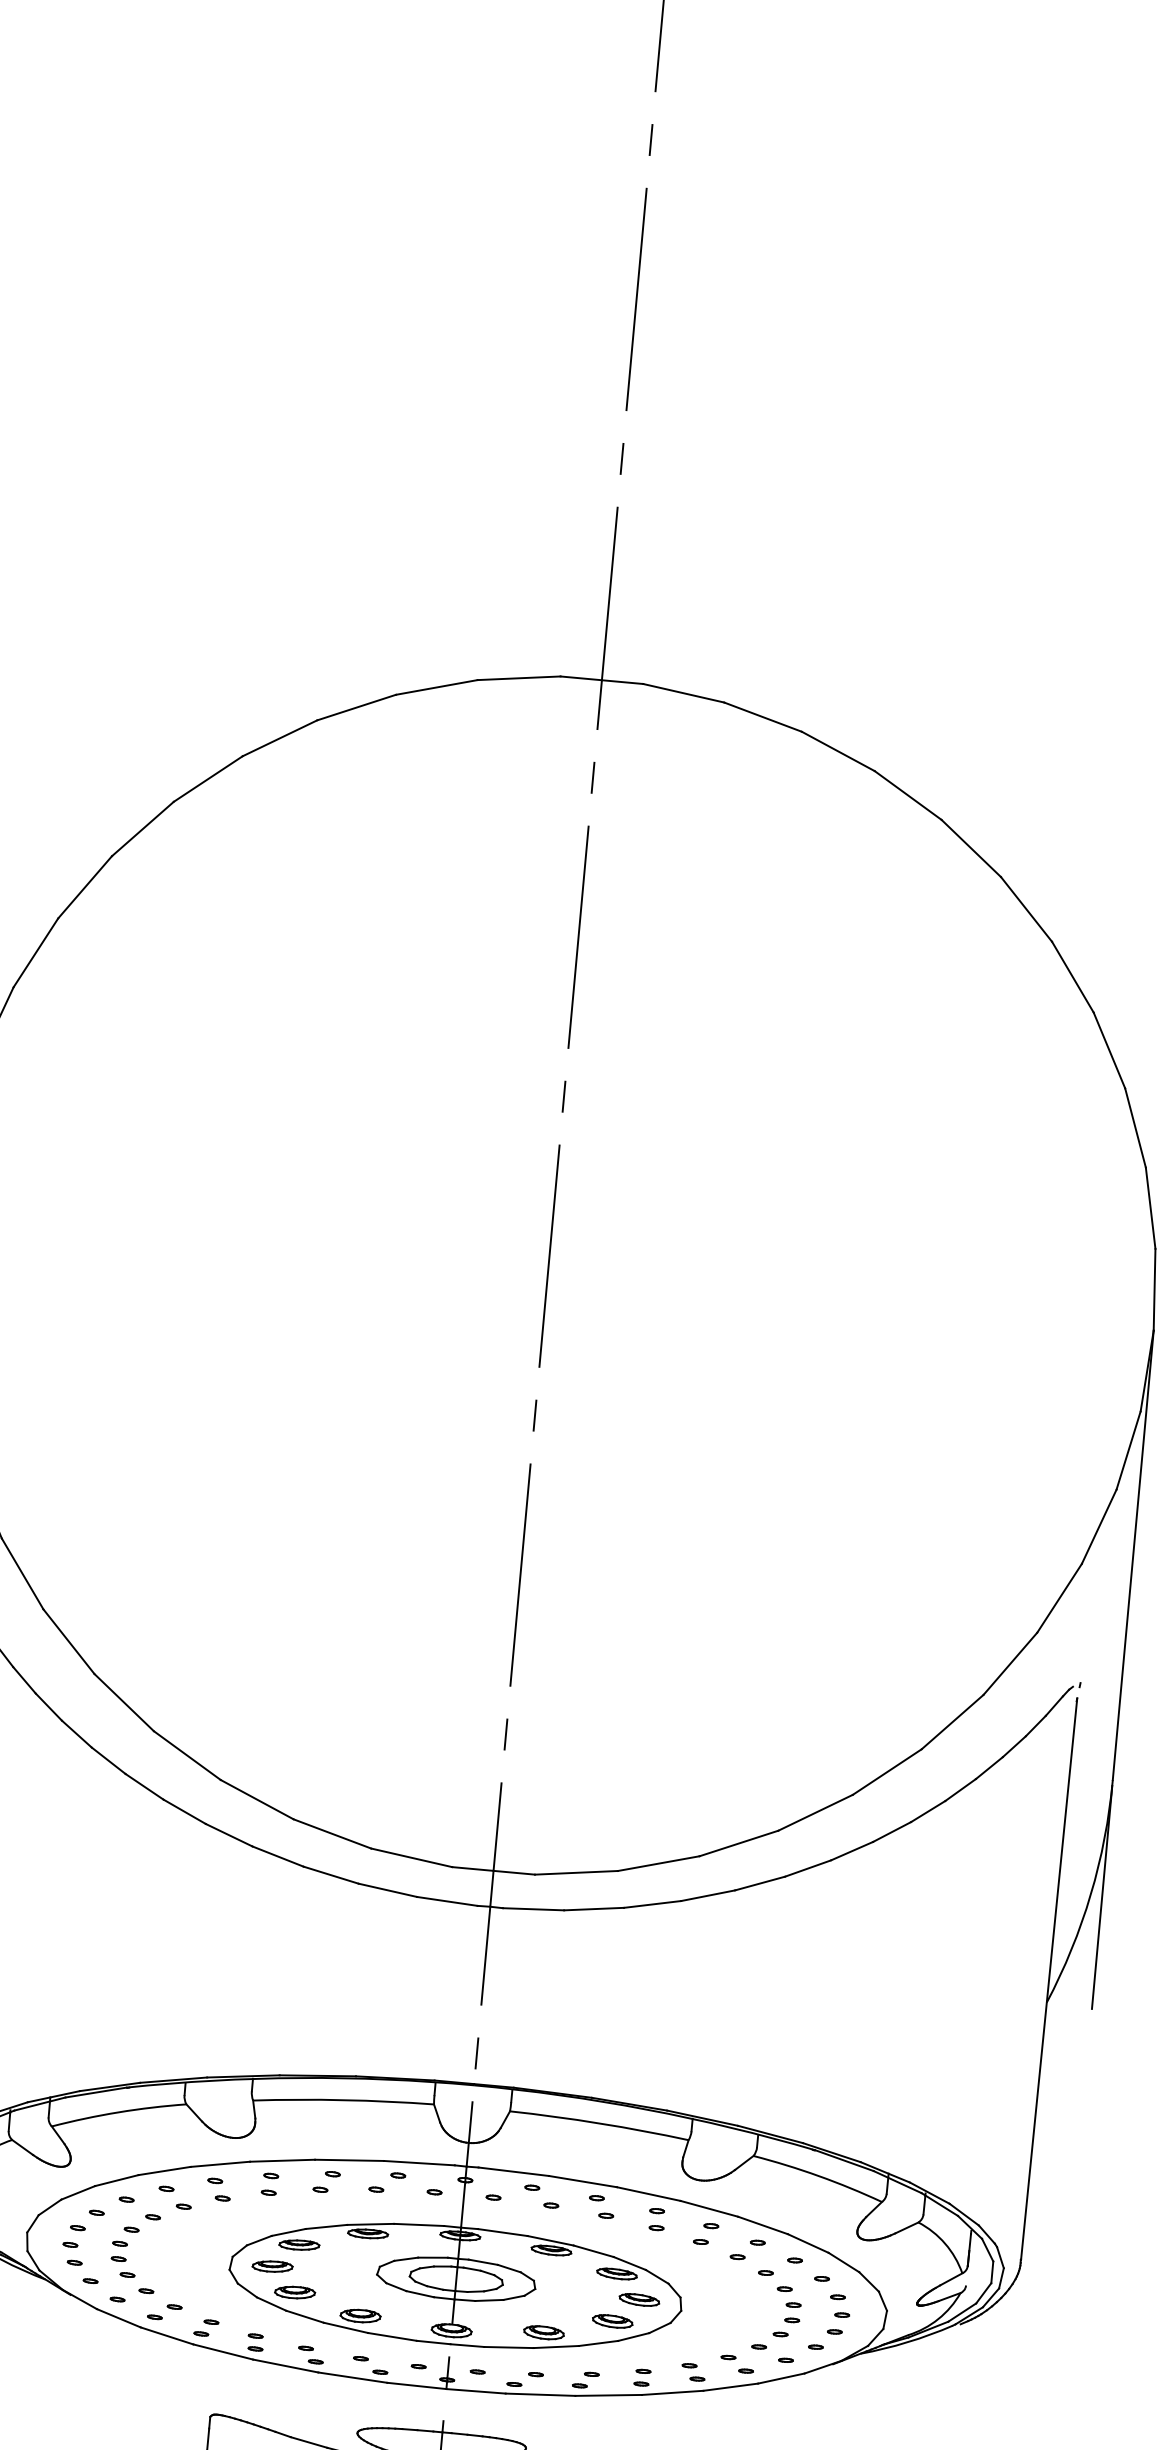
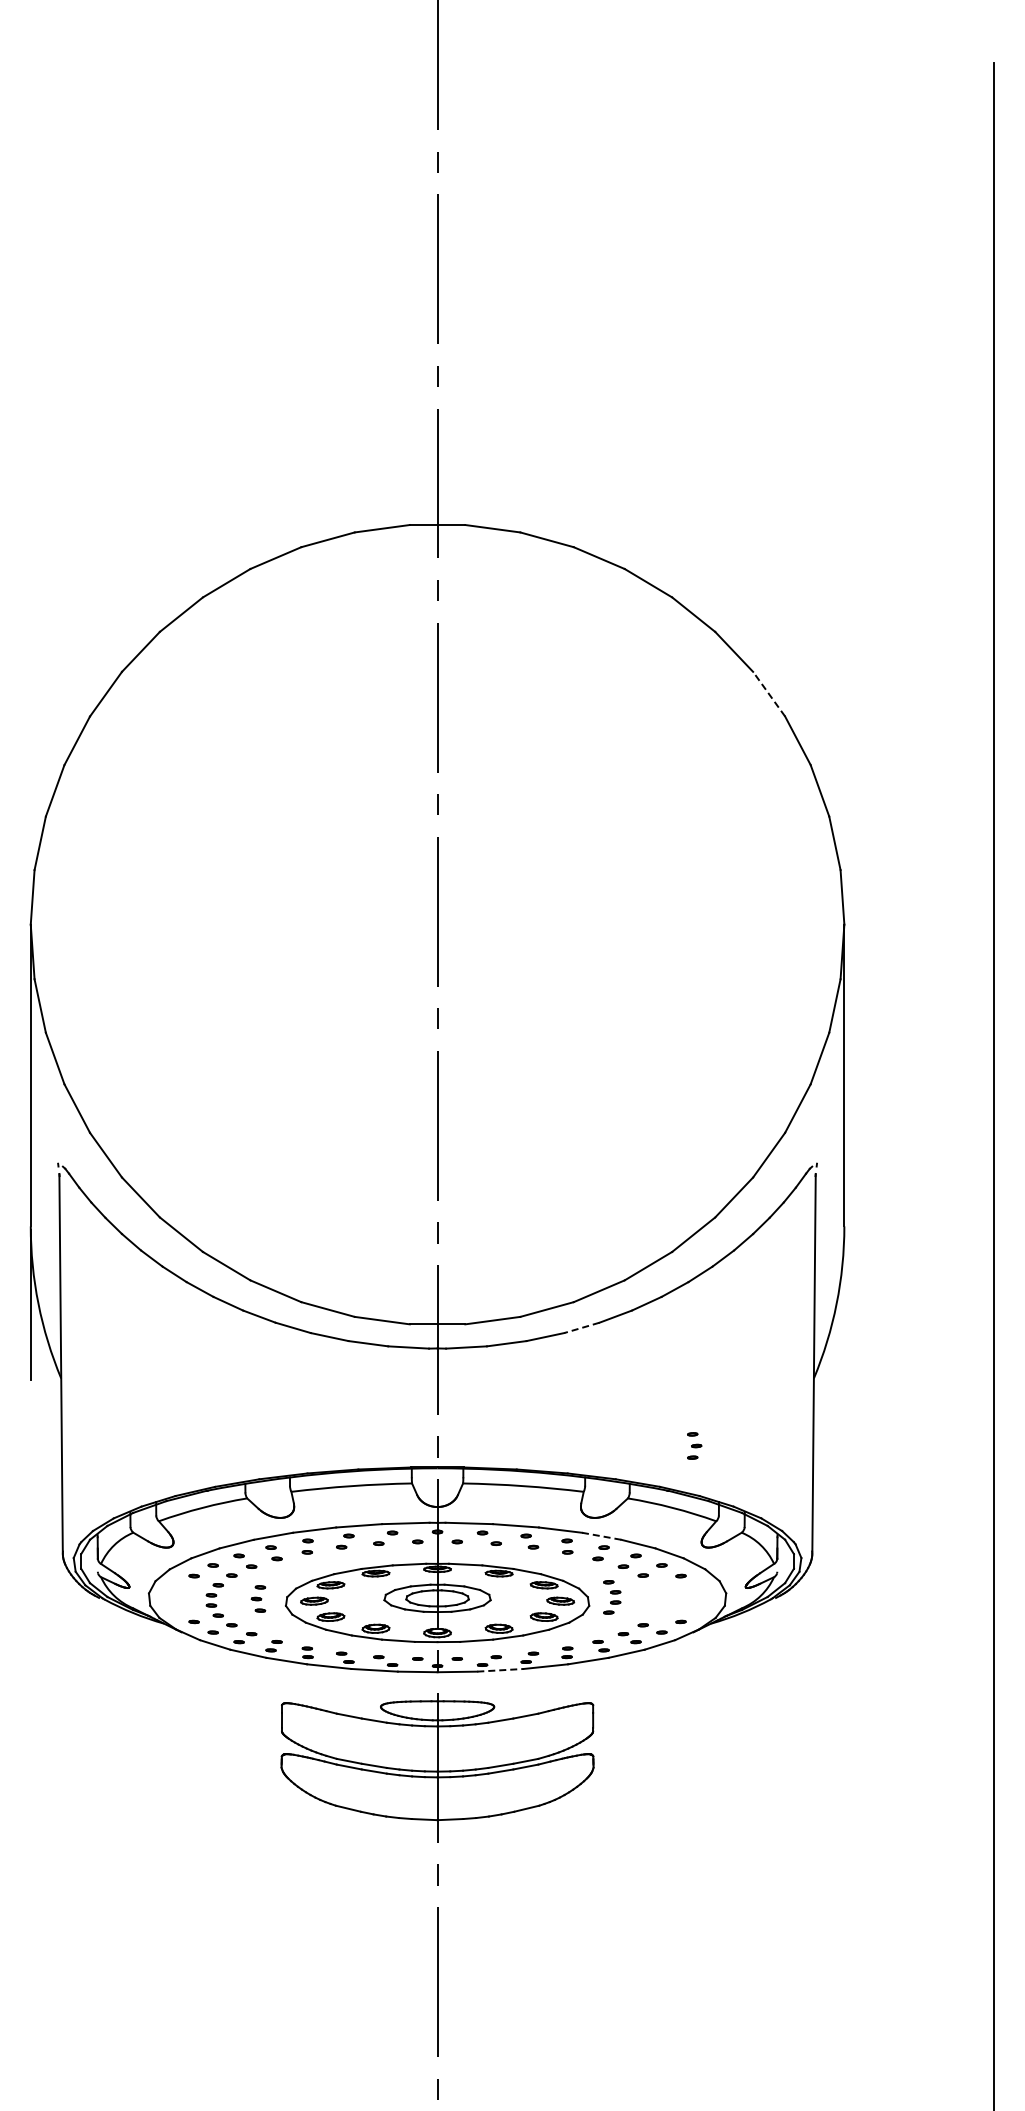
line: (1072, 976) -> (768, 693), solid -> dashed
line: (707, 1896) -> (581, 1328), solid -> dashed
line: (1102, 1897) -> (844, 1305), removed
line: (708, 2209) -> (601, 1536), solid -> dashed
part: (73, 2244) -> (258, 1598), moved
part: (788, 2312) -> (612, 1597), moved
part: (839, 2314) -> (694, 1445), moved
line: (541, 2395) -> (501, 1670), solid -> dashed

